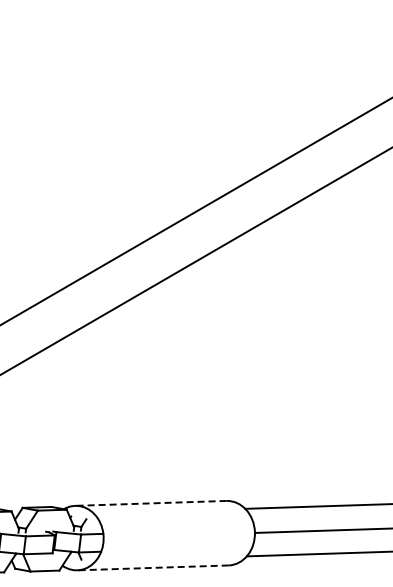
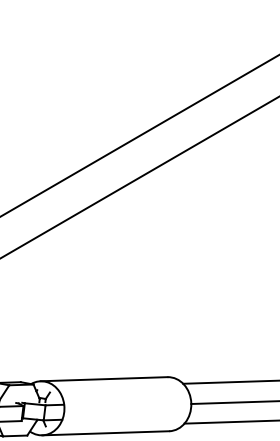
line: (150, 503) -> (103, 379), dashed -> solid
line: (153, 567) -> (106, 432), dashed -> solid

